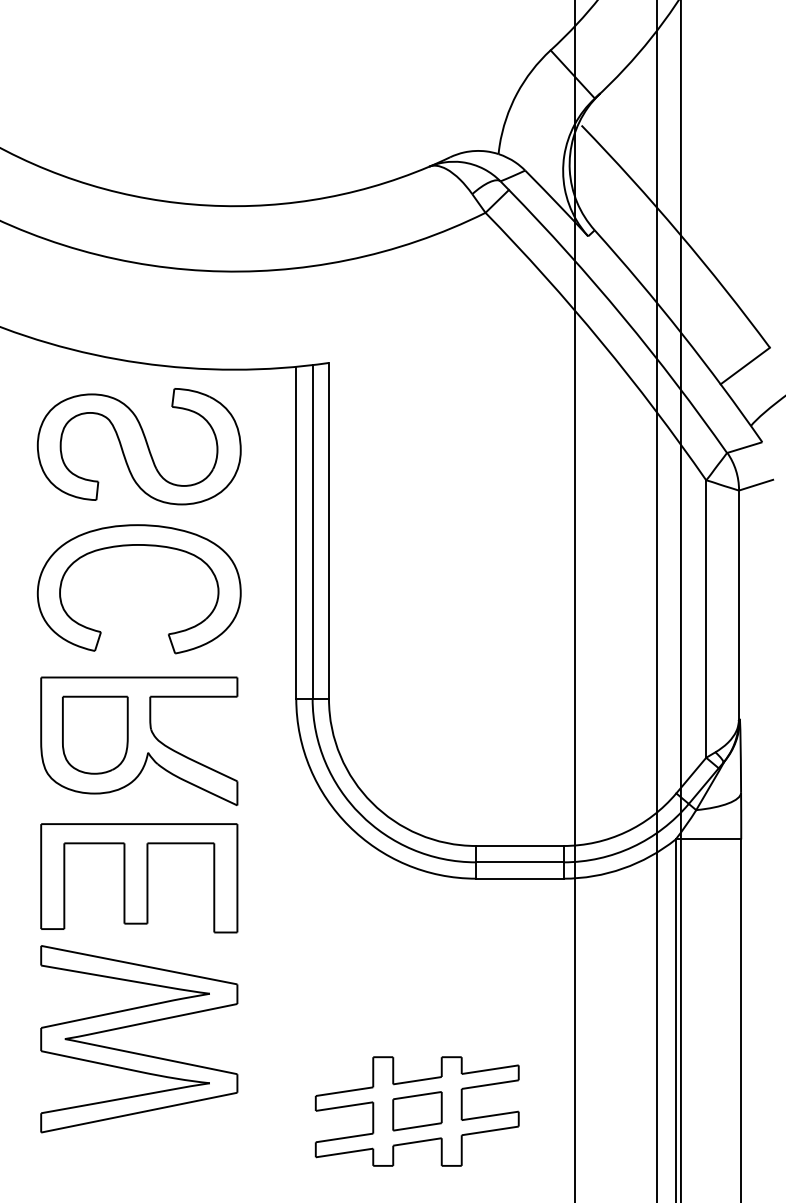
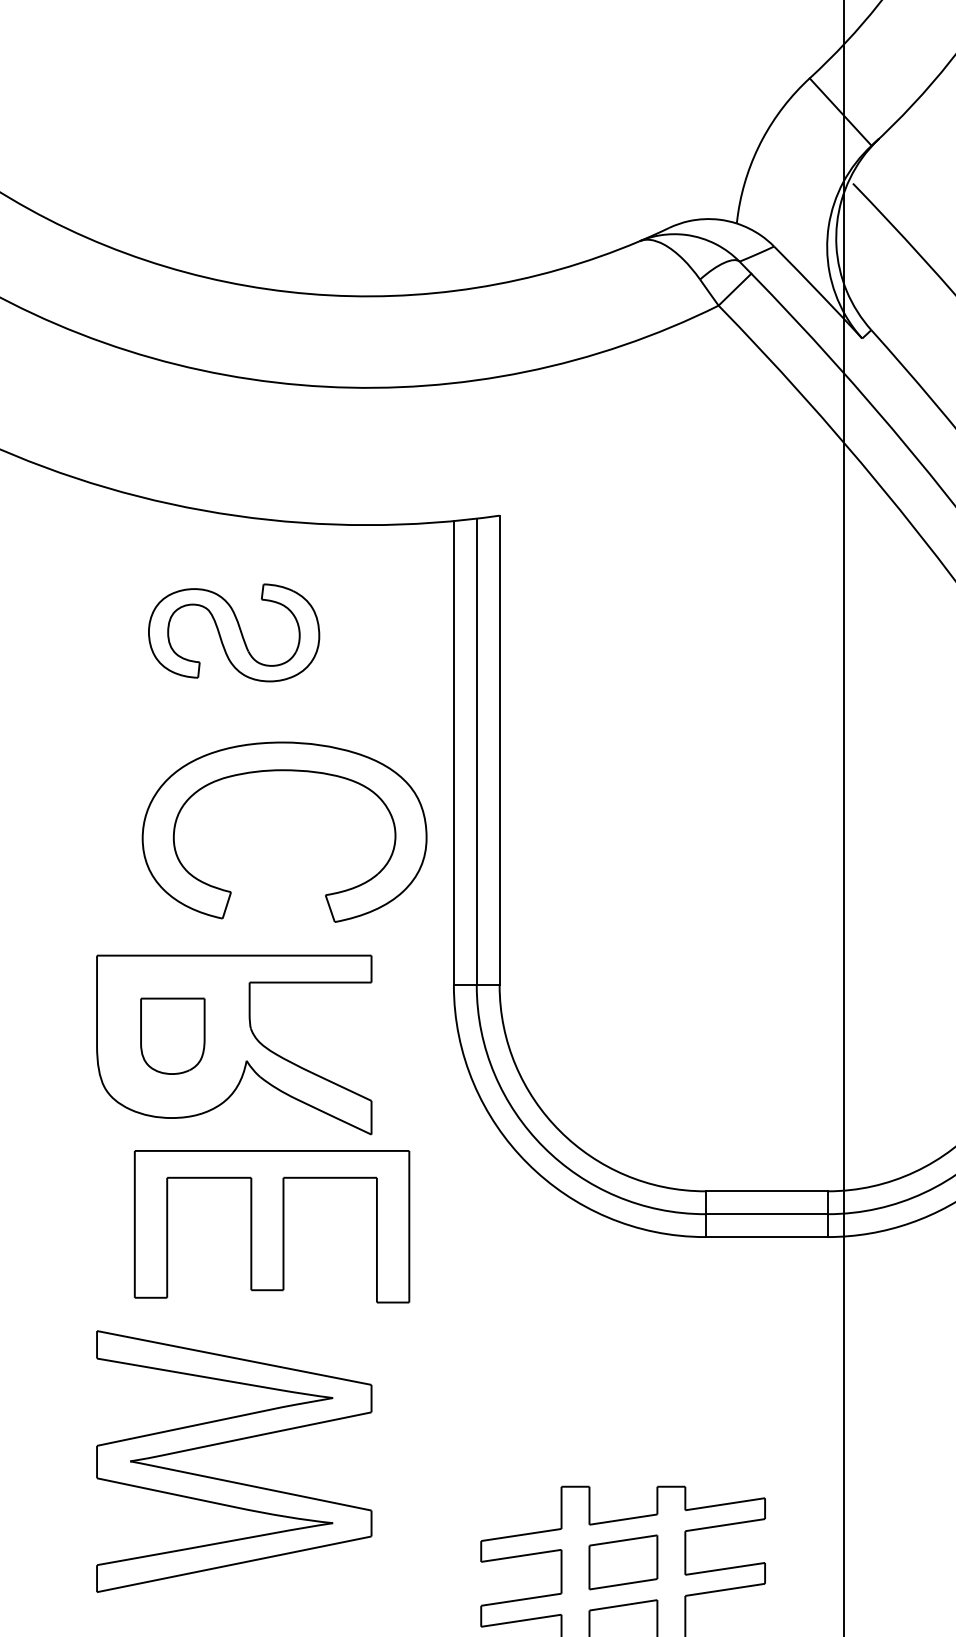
part: (138, 446) -> (233, 632), size x0.6
part: (129, 546) -> (270, 772), moved
part: (95, 734) -> (173, 1035), size x0.7
part: (139, 878) -> (272, 1227), moved

